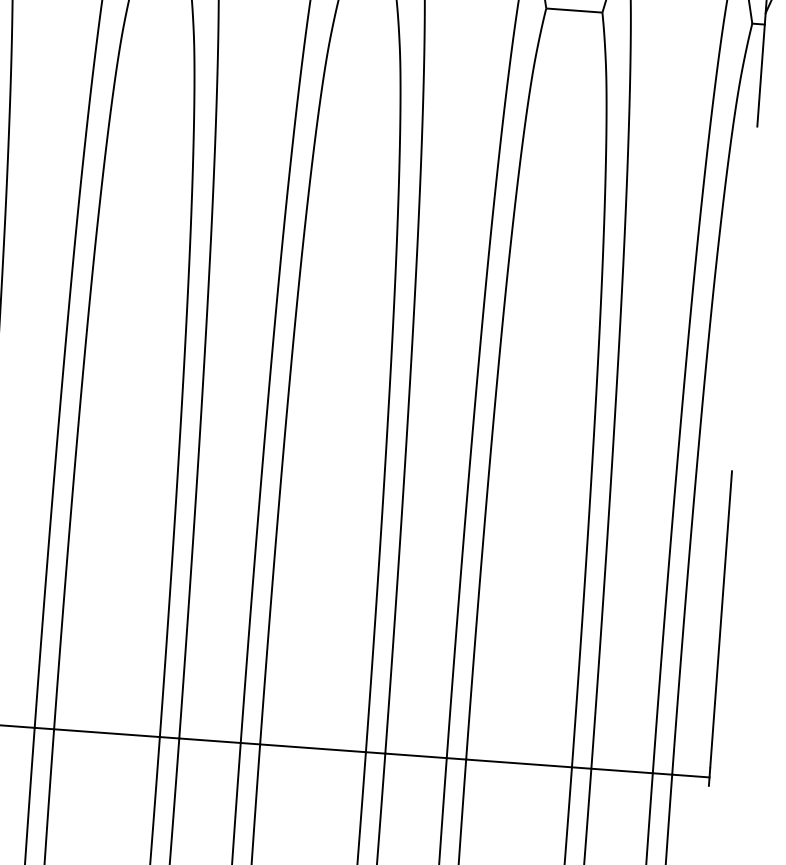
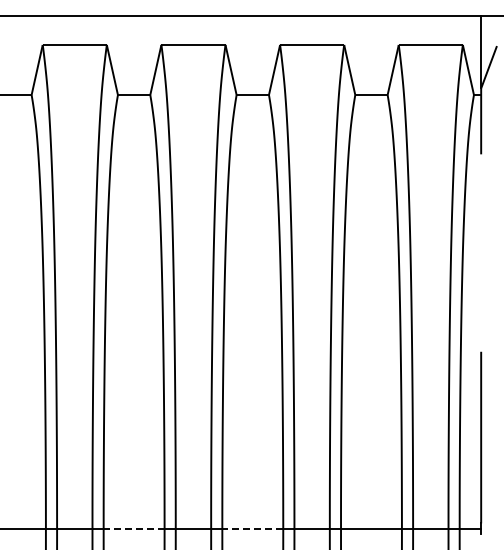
line: (105, 732) -> (133, 528), solid -> dashed
line: (312, 747) -> (252, 528), solid -> dashed

